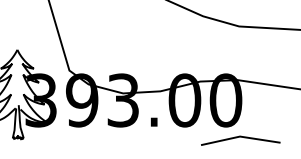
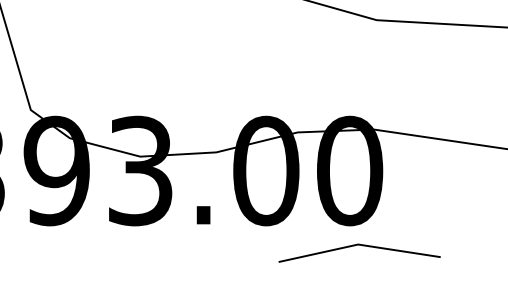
line: (240, 137) -> (359, 246), moved

